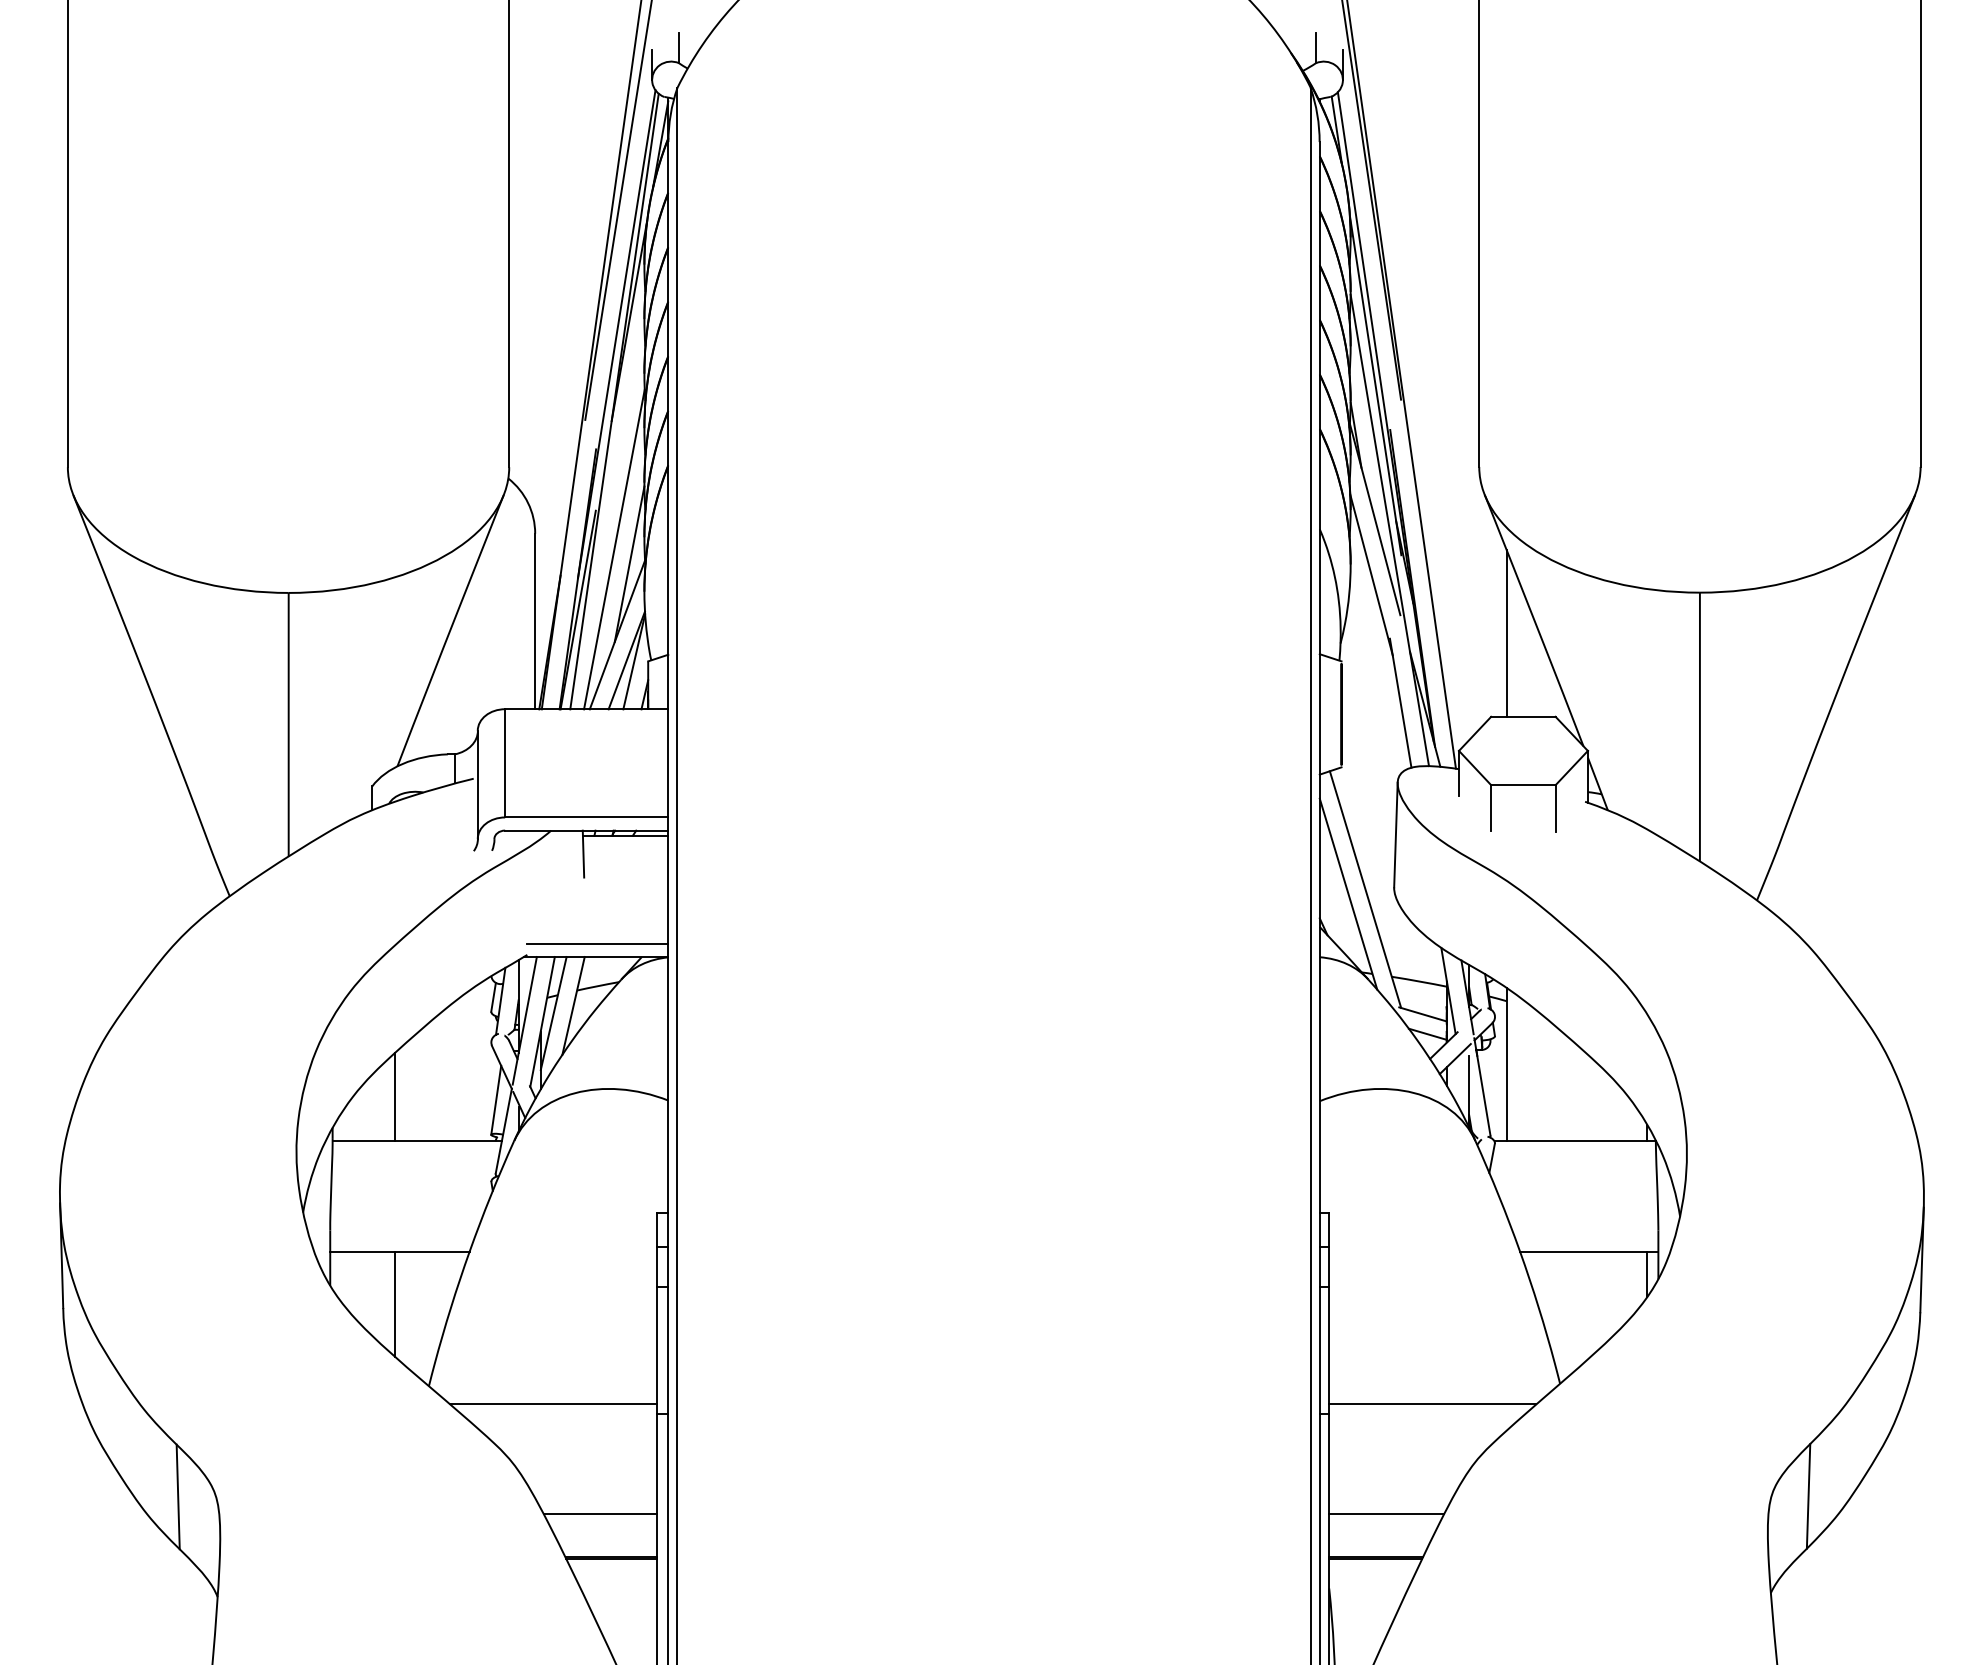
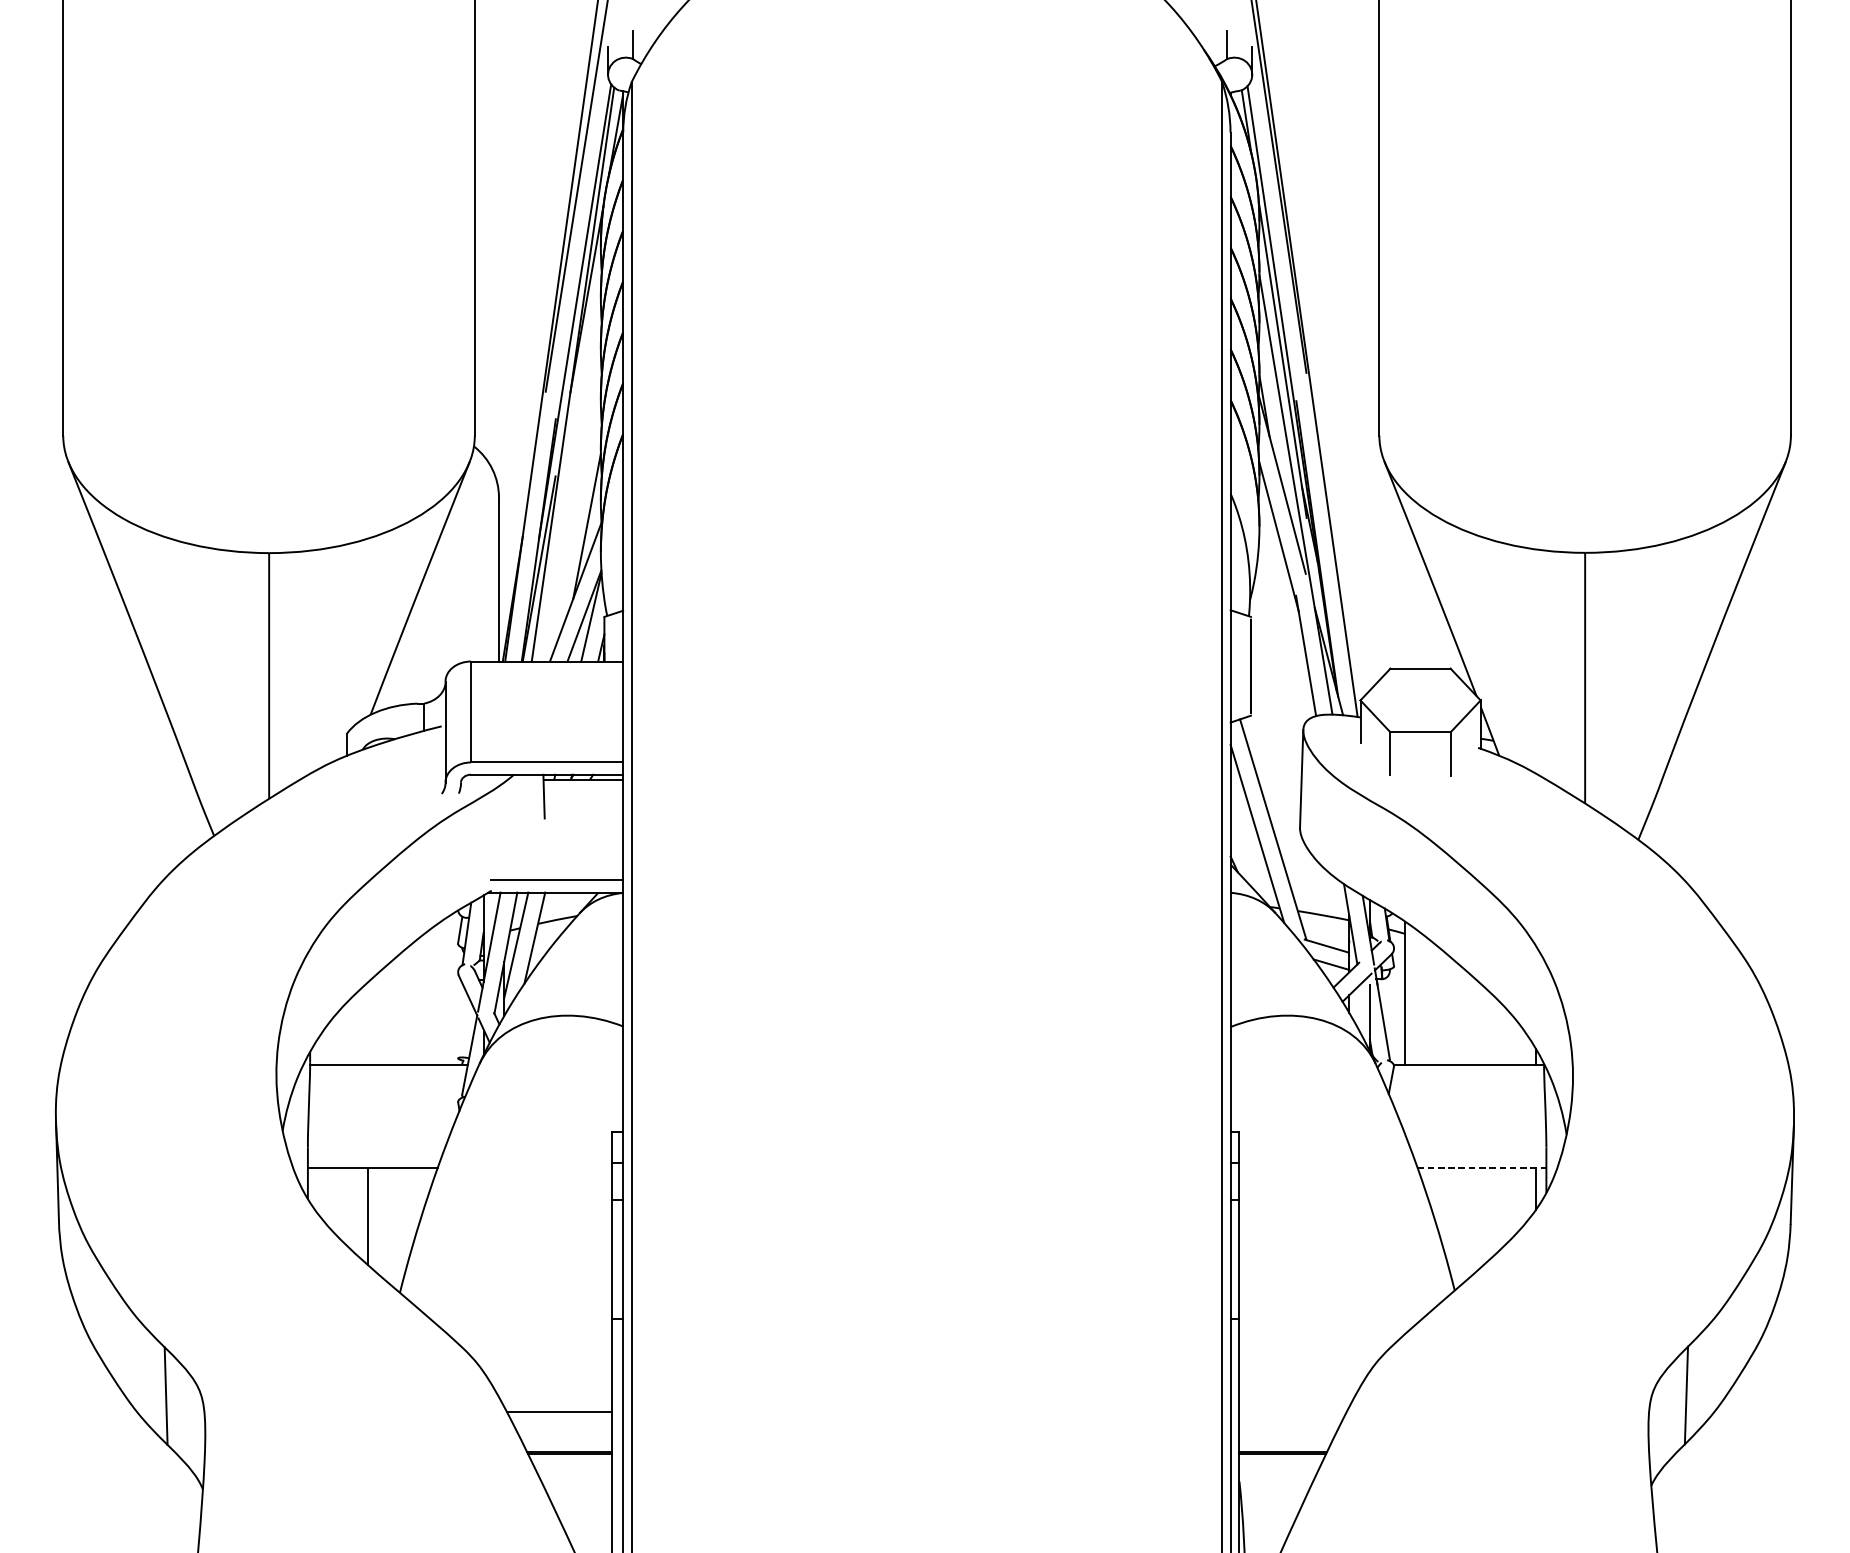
line: (614, 549) -> (572, 512), removed
line: (1506, 633) -> (1404, 590), removed
line: (394, 1097) -> (367, 1023), removed
line: (496, 1099) -> (462, 1025), removed
line: (1589, 1251) -> (1482, 1167), solid -> dashed
line: (553, 1404) -> (516, 1309), removed
line: (1432, 1404) -> (1335, 1309), removed
line: (1386, 1514) -> (1292, 1412), removed

